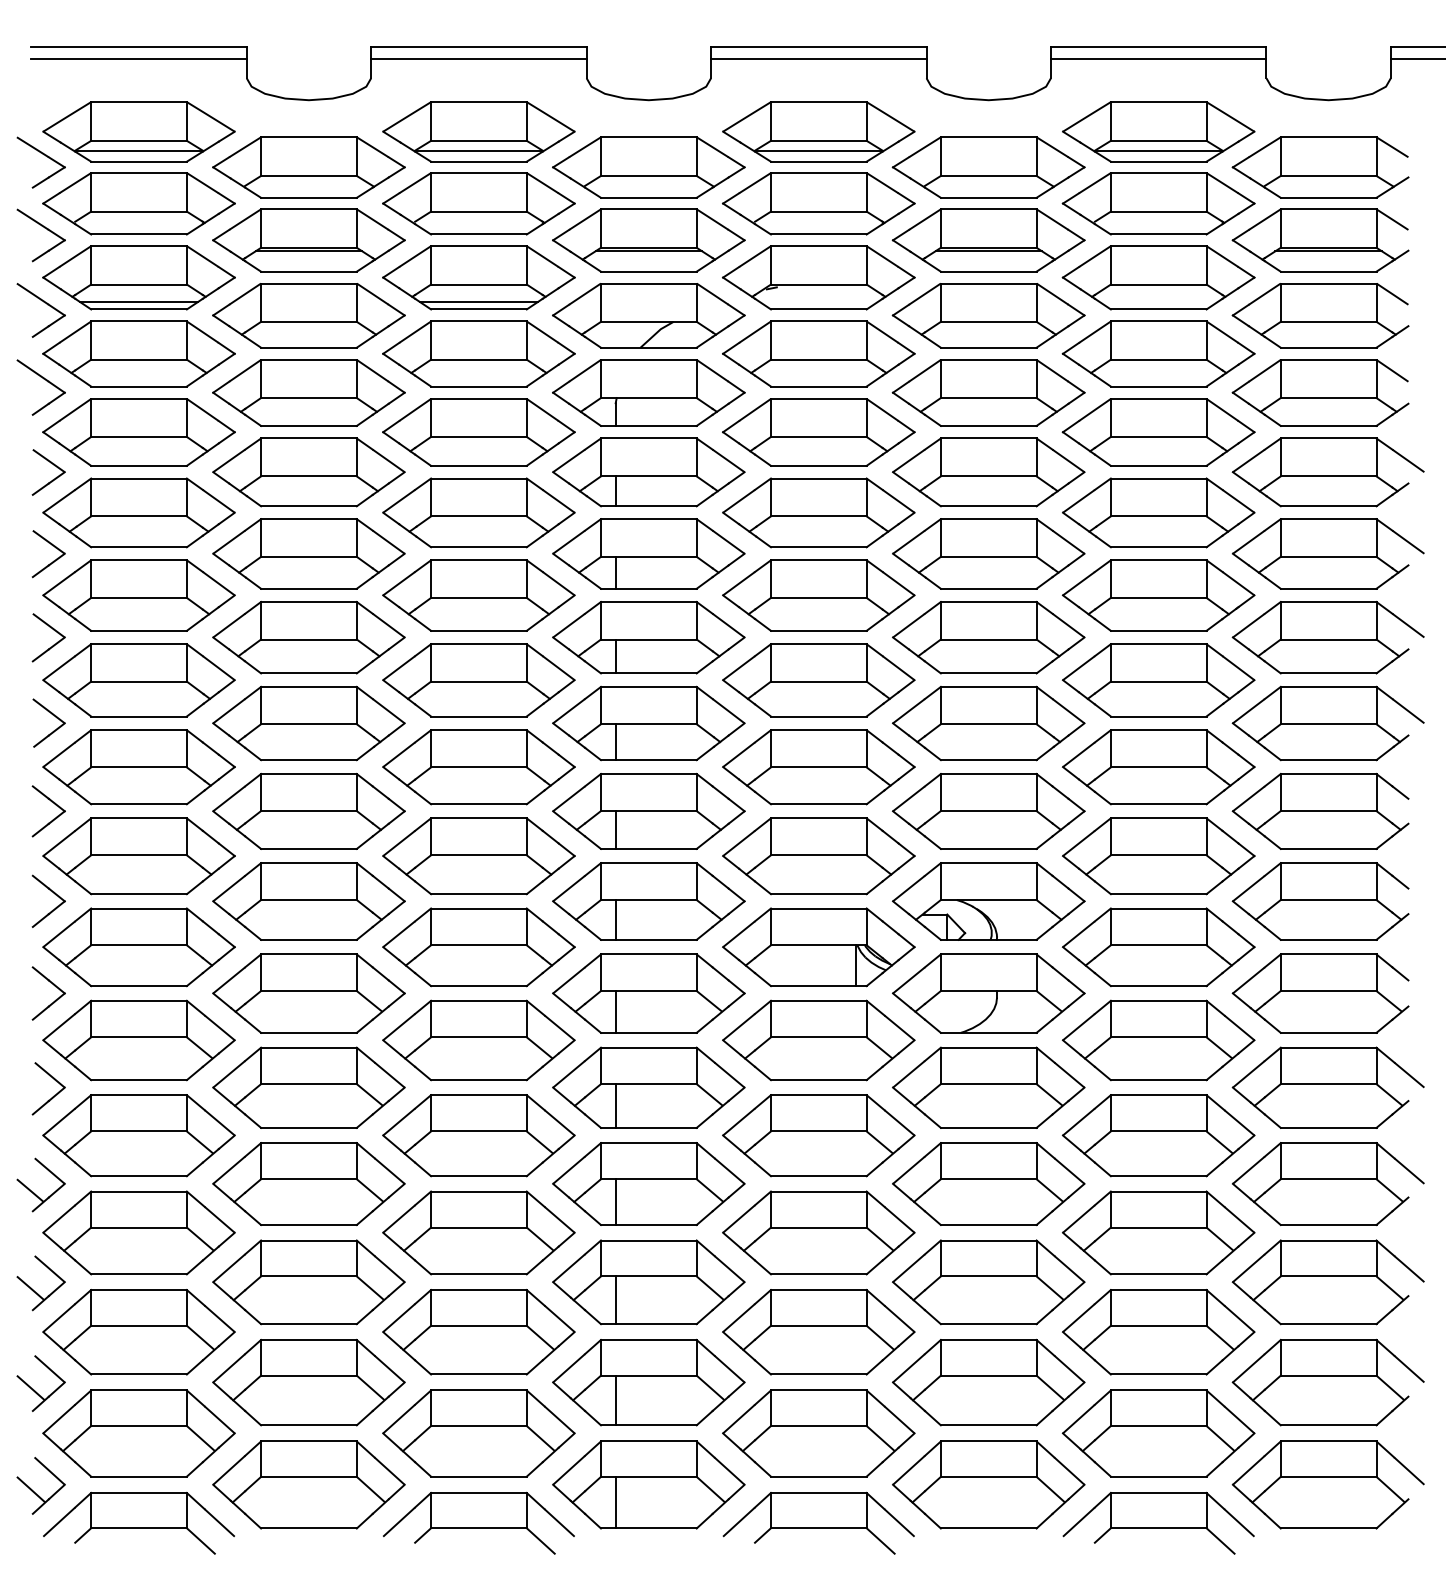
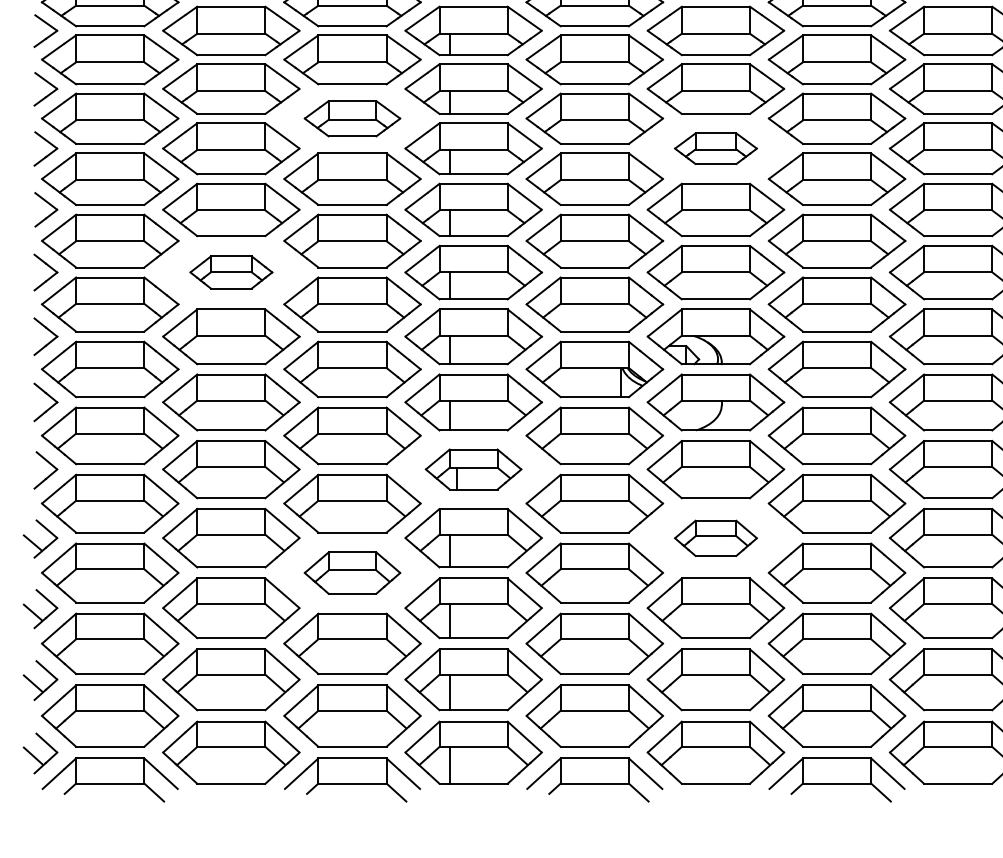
part: (478, 595) -> (352, 118), size x0.7
part: (988, 637) -> (715, 148), size x0.6
part: (308, 810) -> (231, 271), size x0.6
part: (648, 1087) -> (473, 469), size x0.7
part: (988, 1184) -> (715, 538), size x0.6
part: (478, 1232) -> (352, 572), size x0.7

